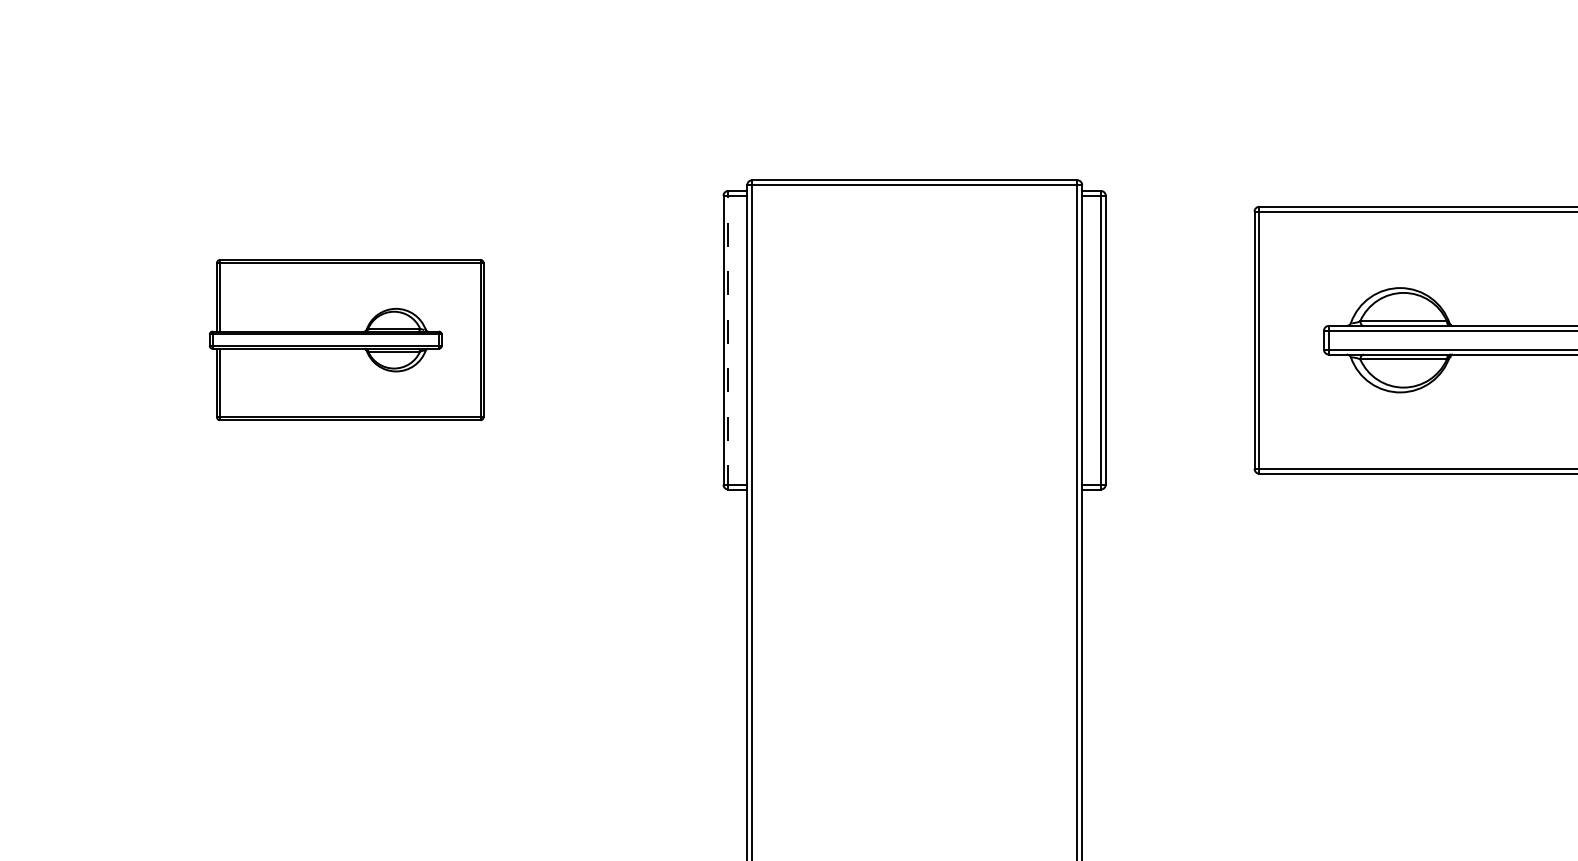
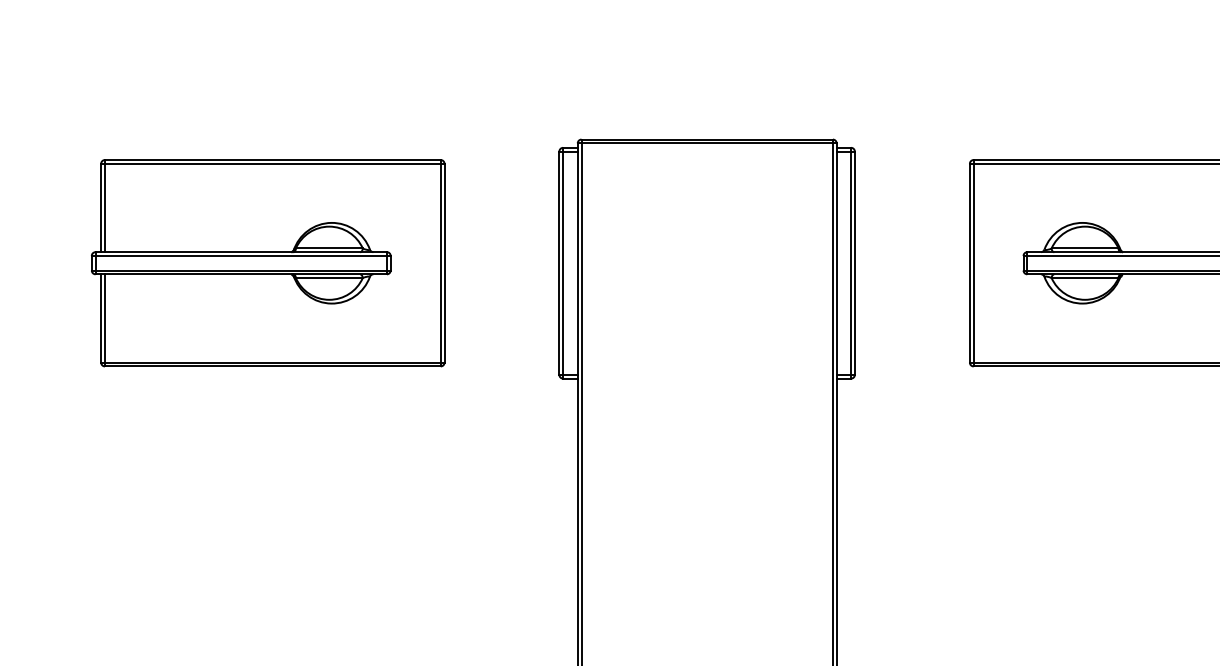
part: (346, 339) -> (267, 262), size x1.67
line: (728, 339) -> (563, 262), dashed -> solid

